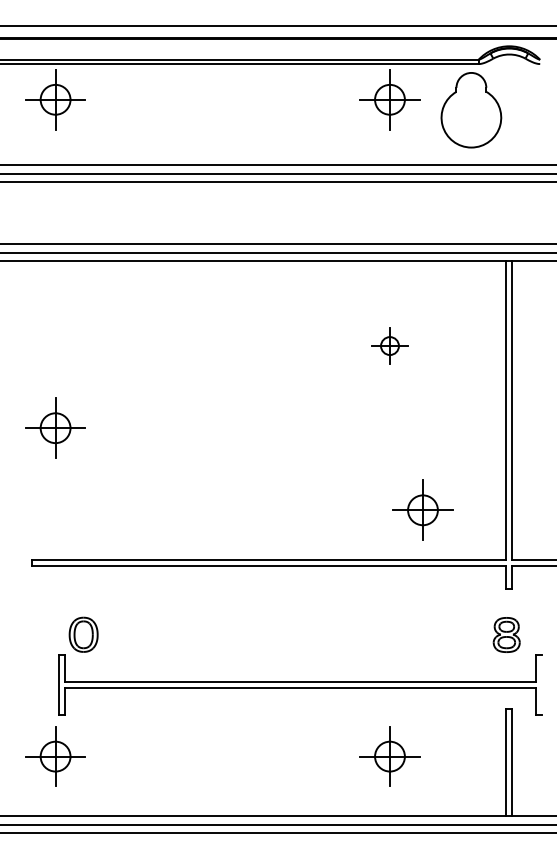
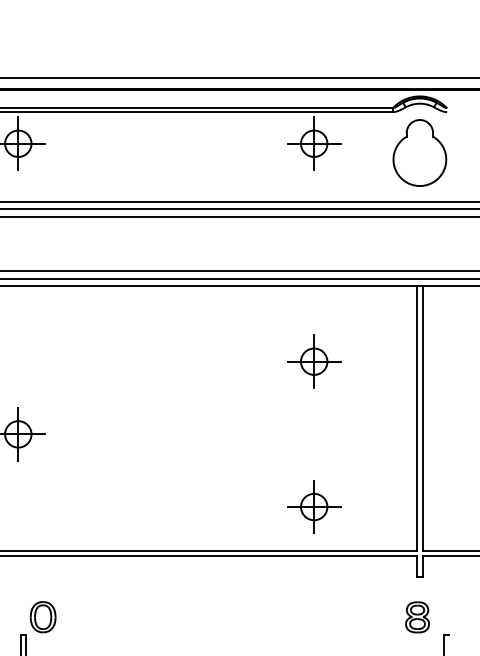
part: (471, 110) -> (419, 153), moved
part: (389, 345) -> (313, 361), size x1.67
part: (422, 509) -> (313, 506), moved

